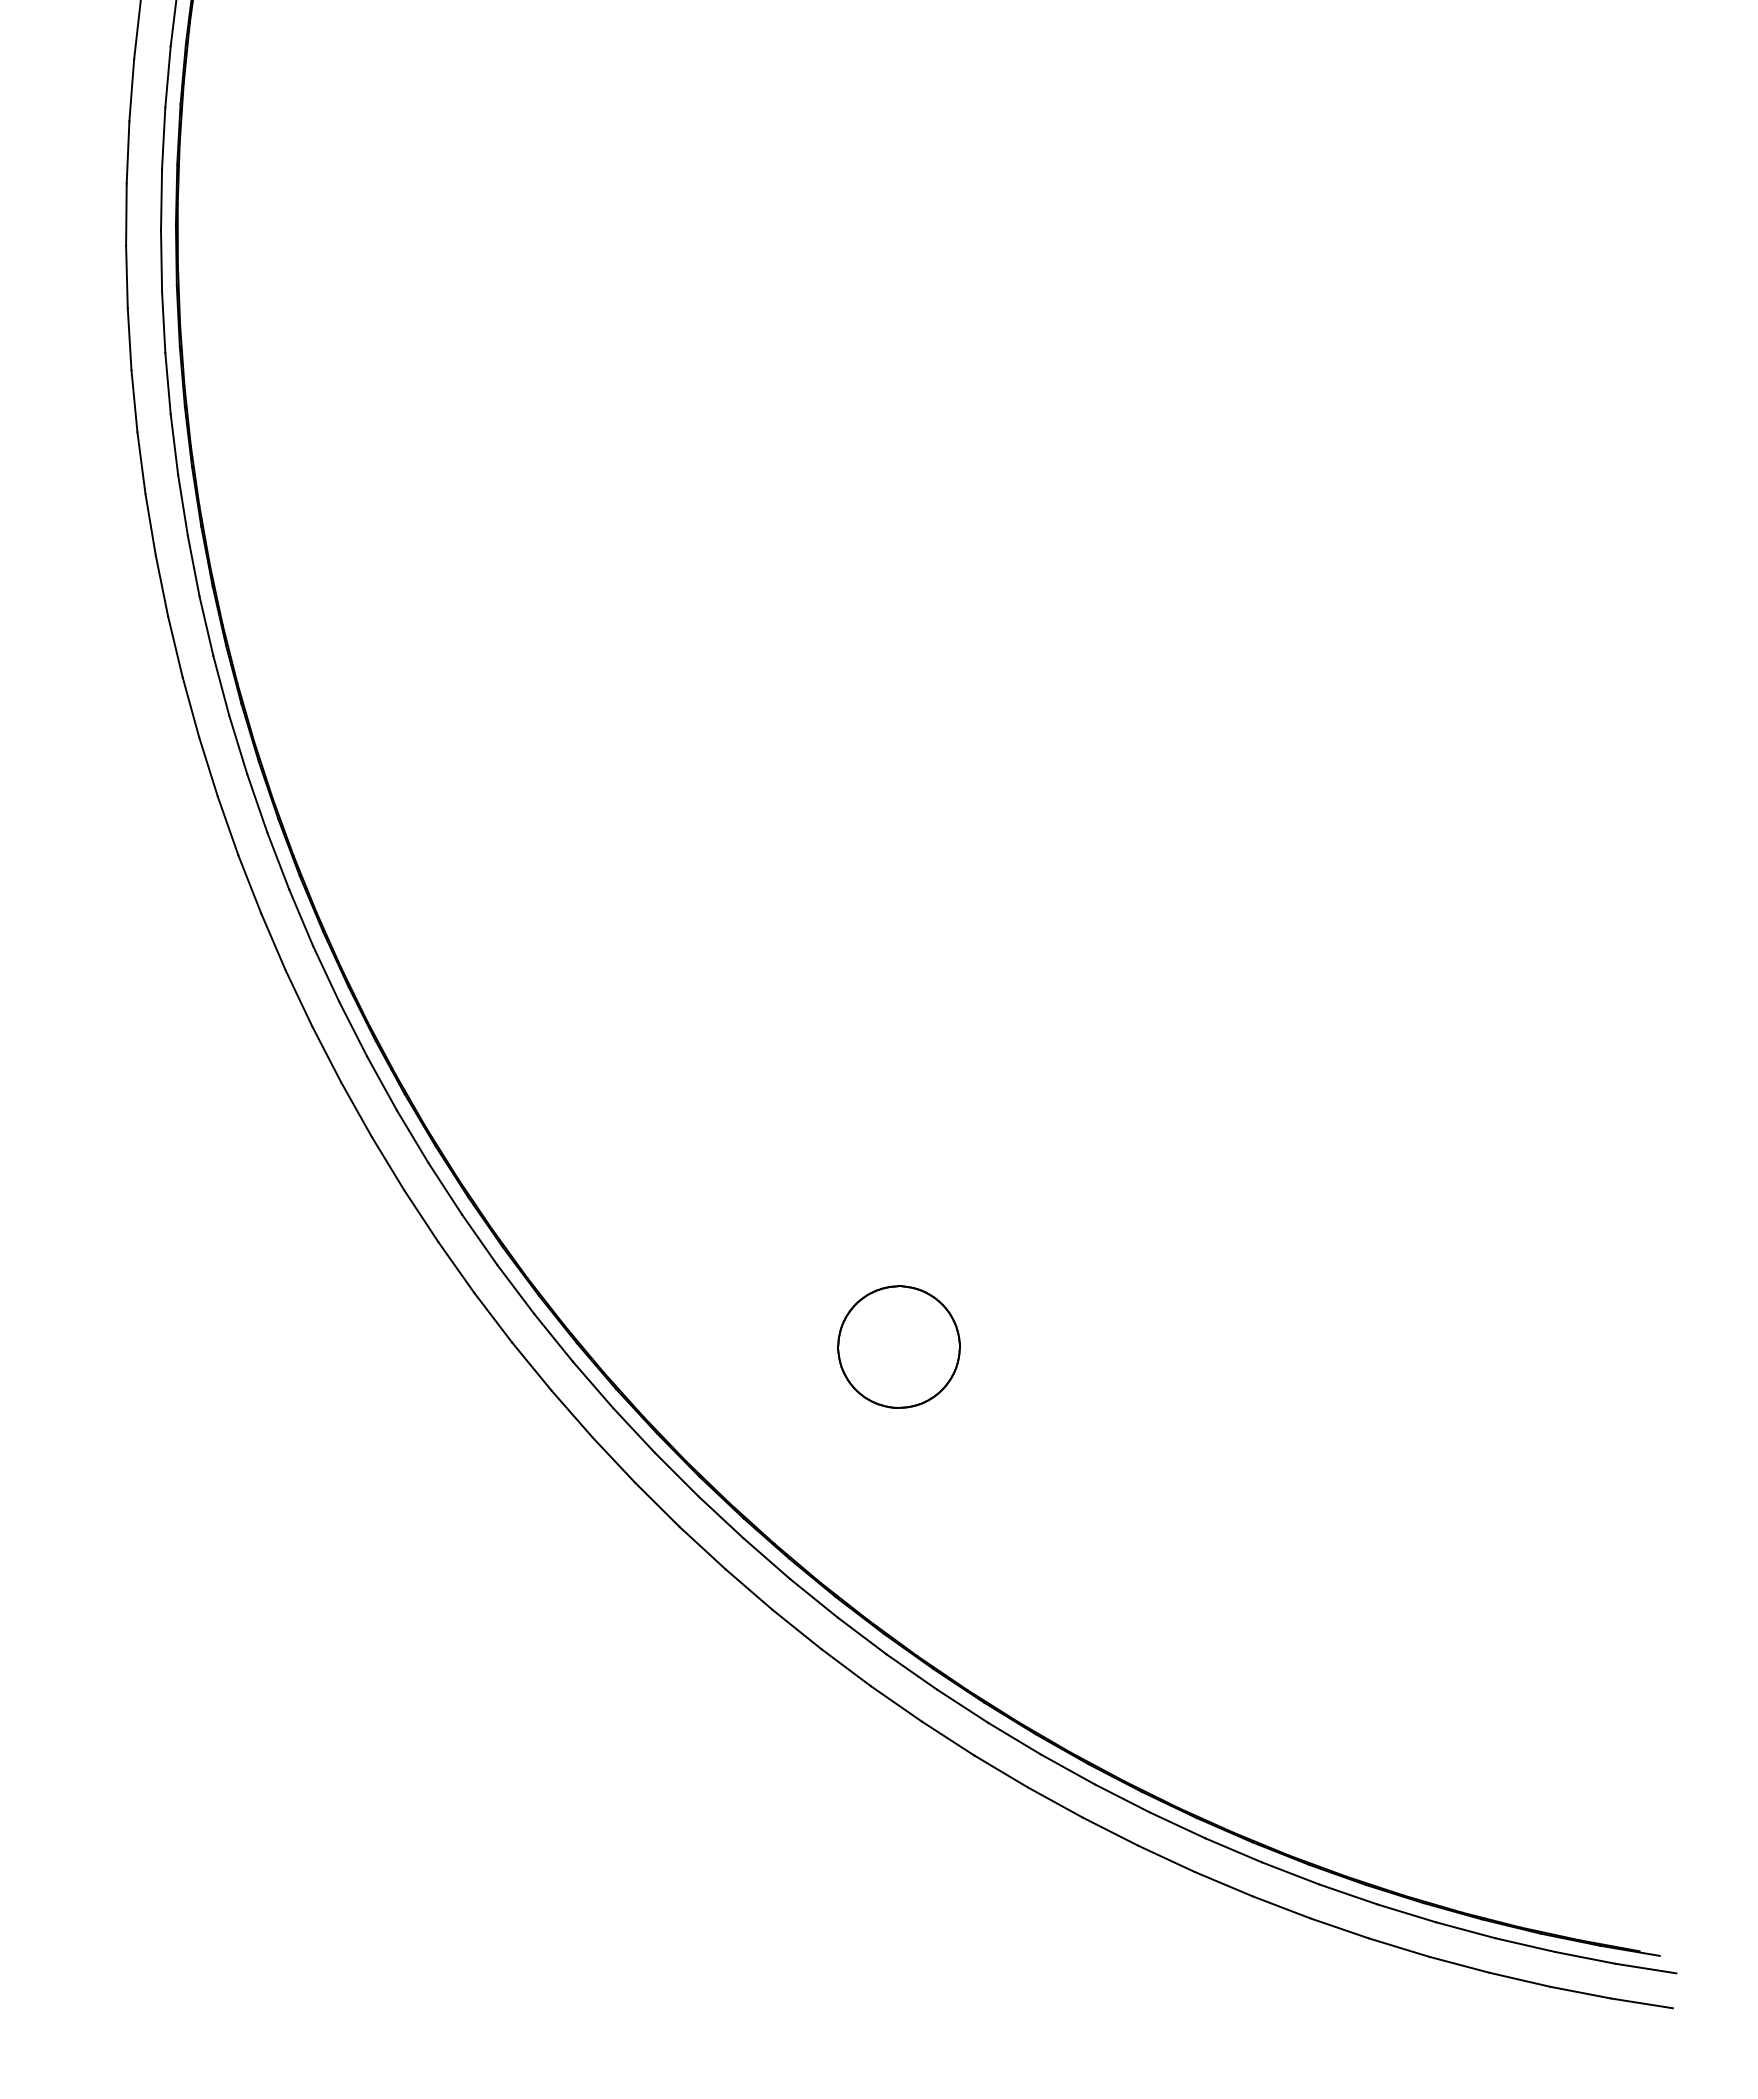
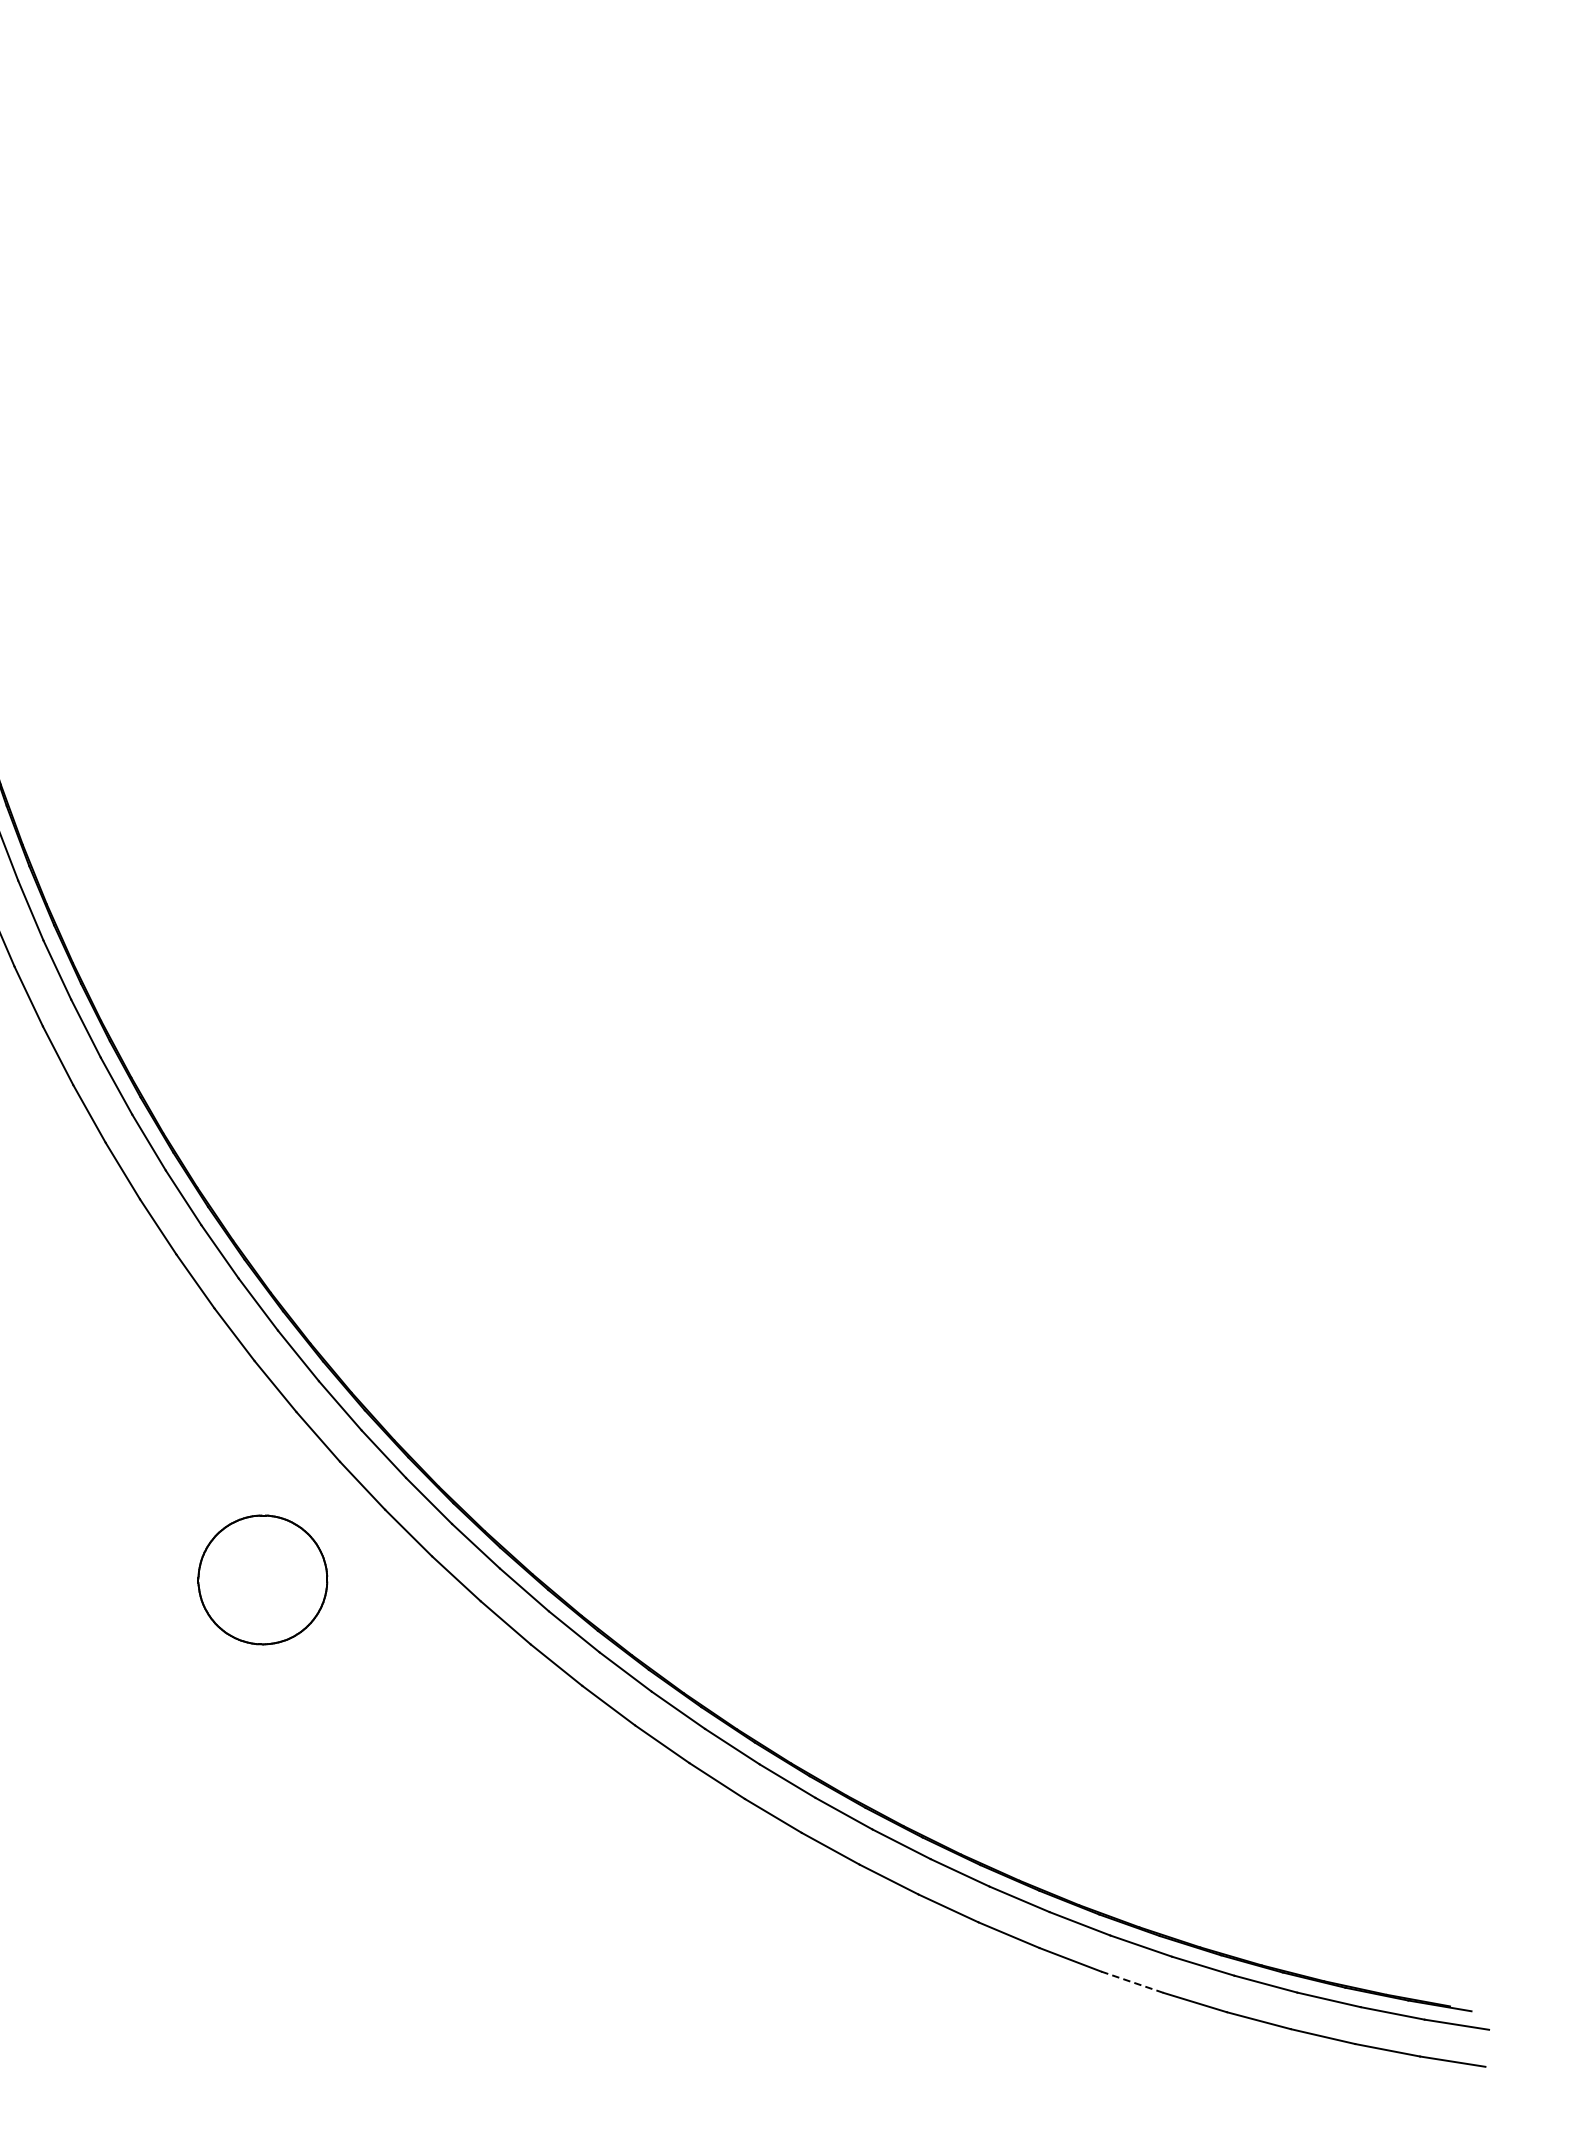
part: (898, 1346) -> (262, 1579), moved
line: (1340, 1928) -> (1132, 1982), solid -> dashed

